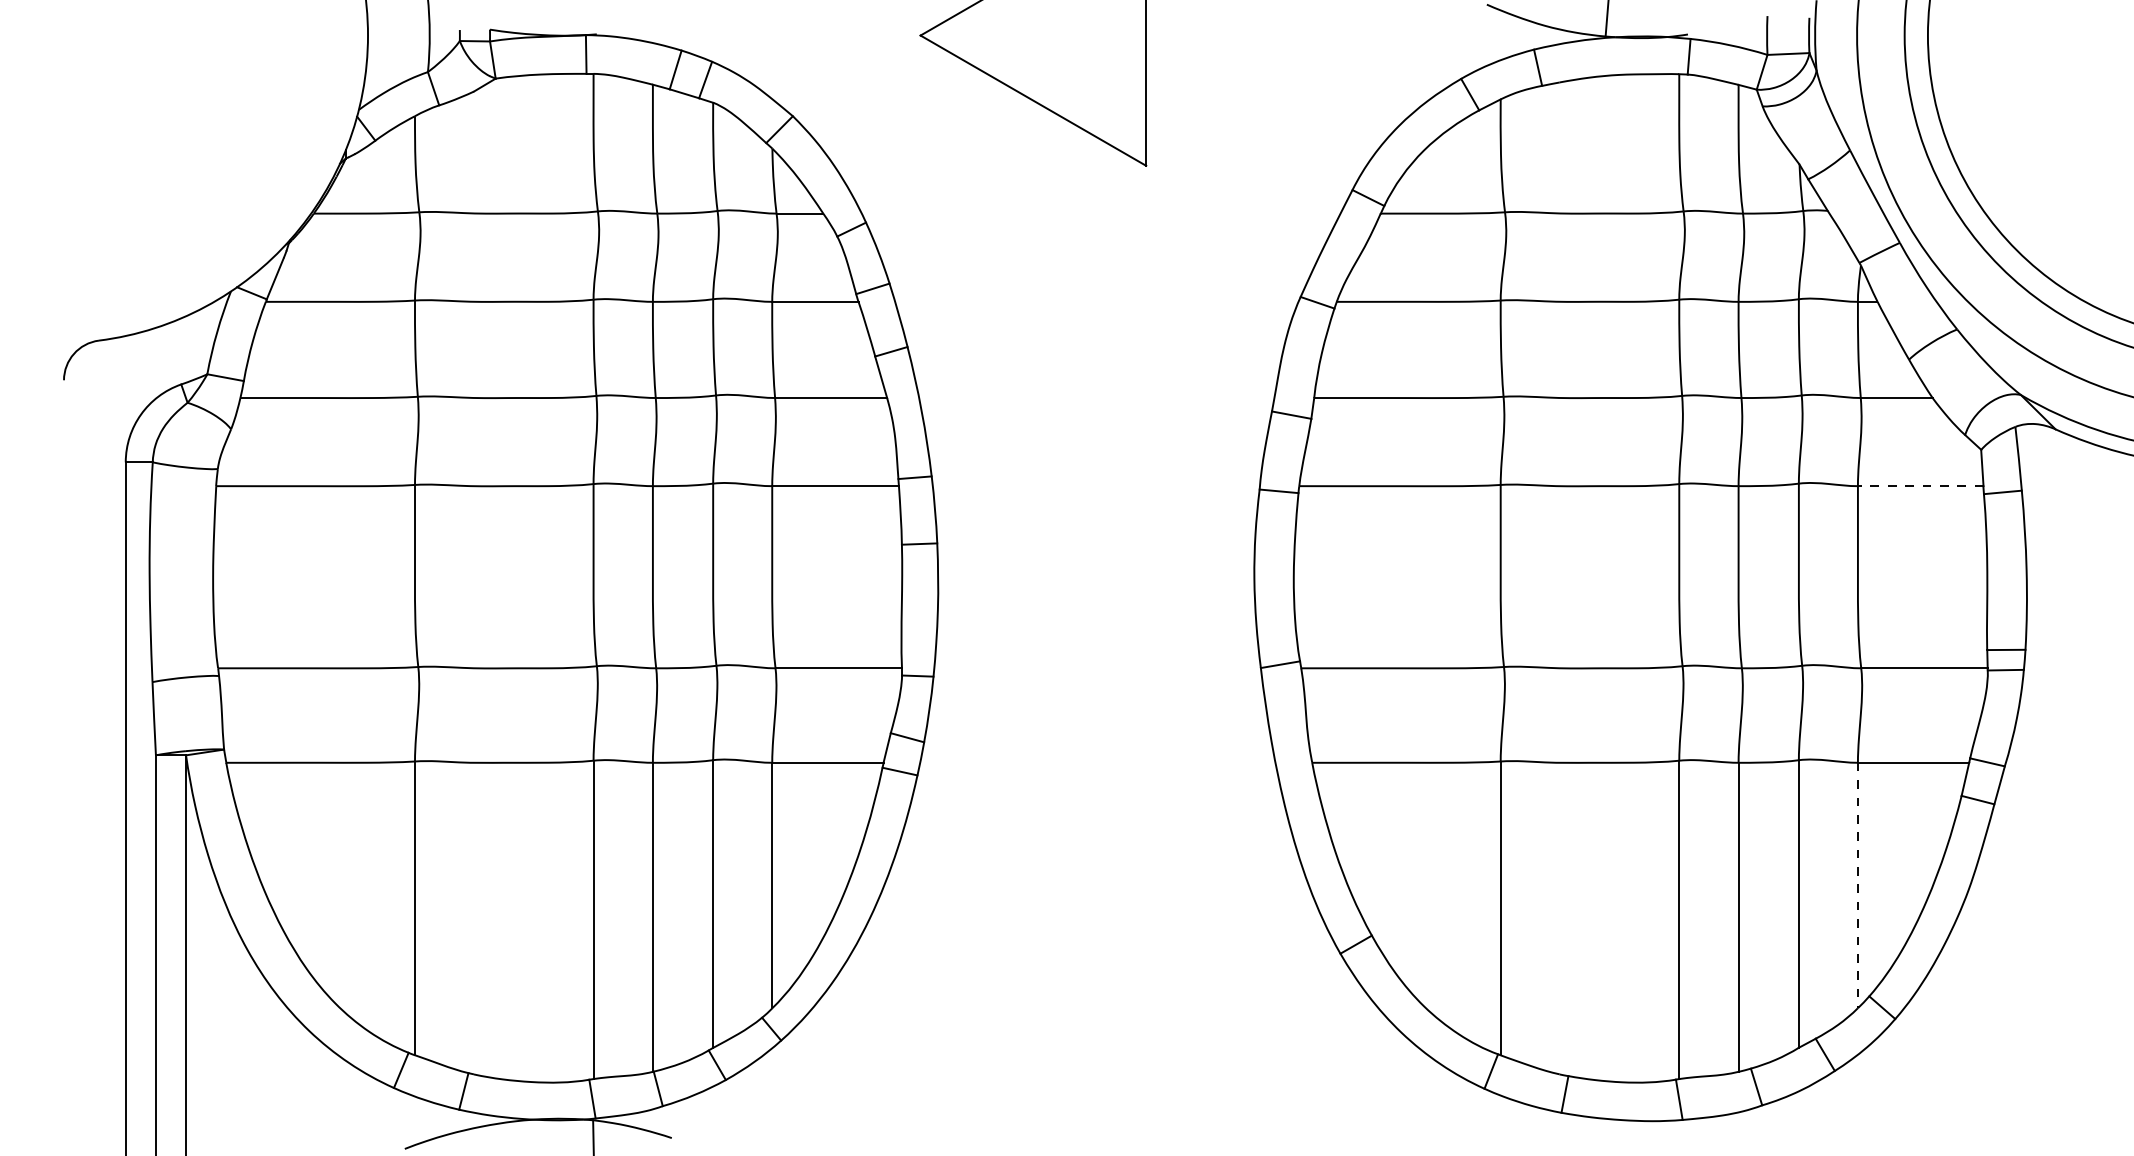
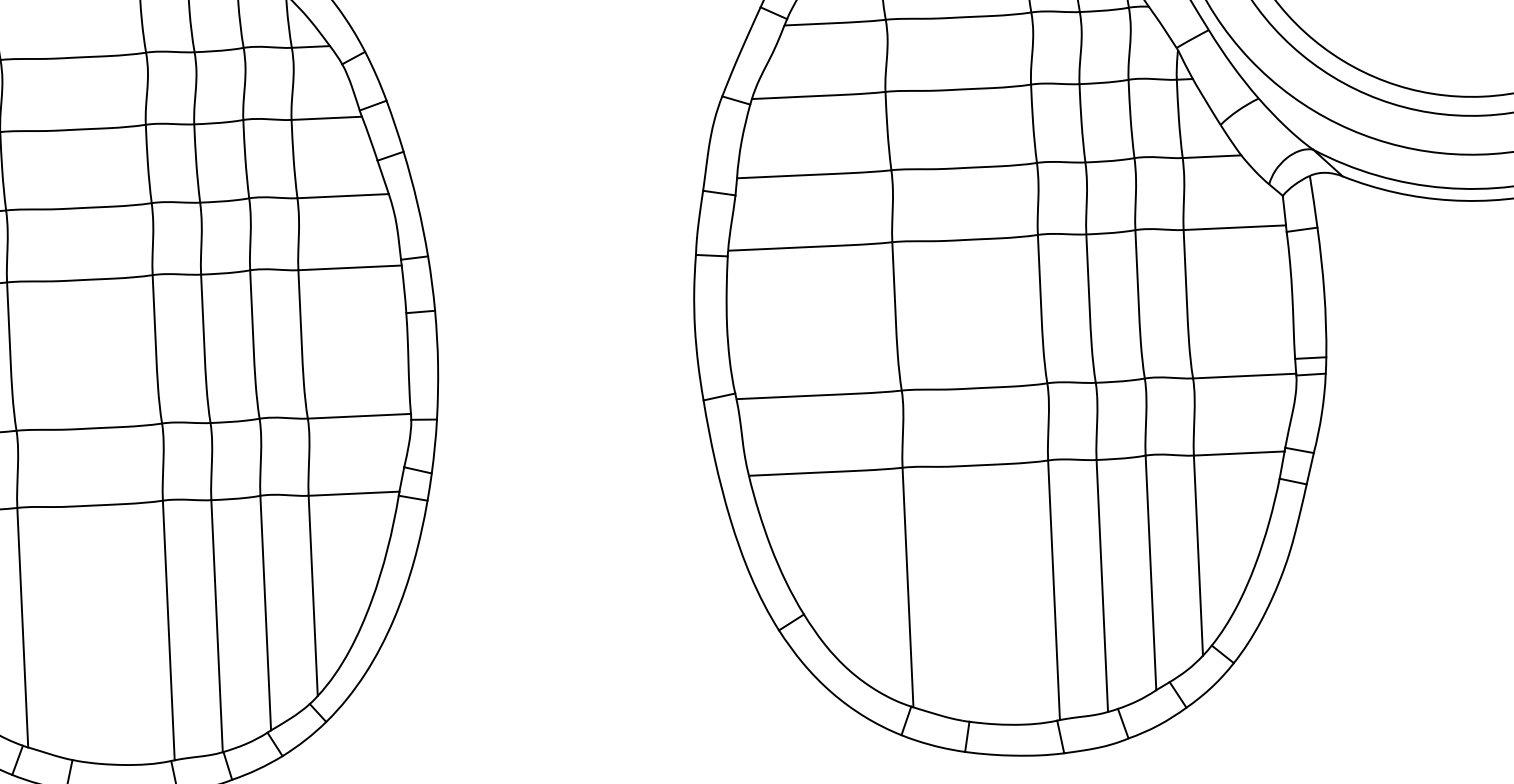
line: (1920, 486) -> (1234, 227), dashed -> solid
line: (1857, 885) -> (1198, 555), dashed -> solid

